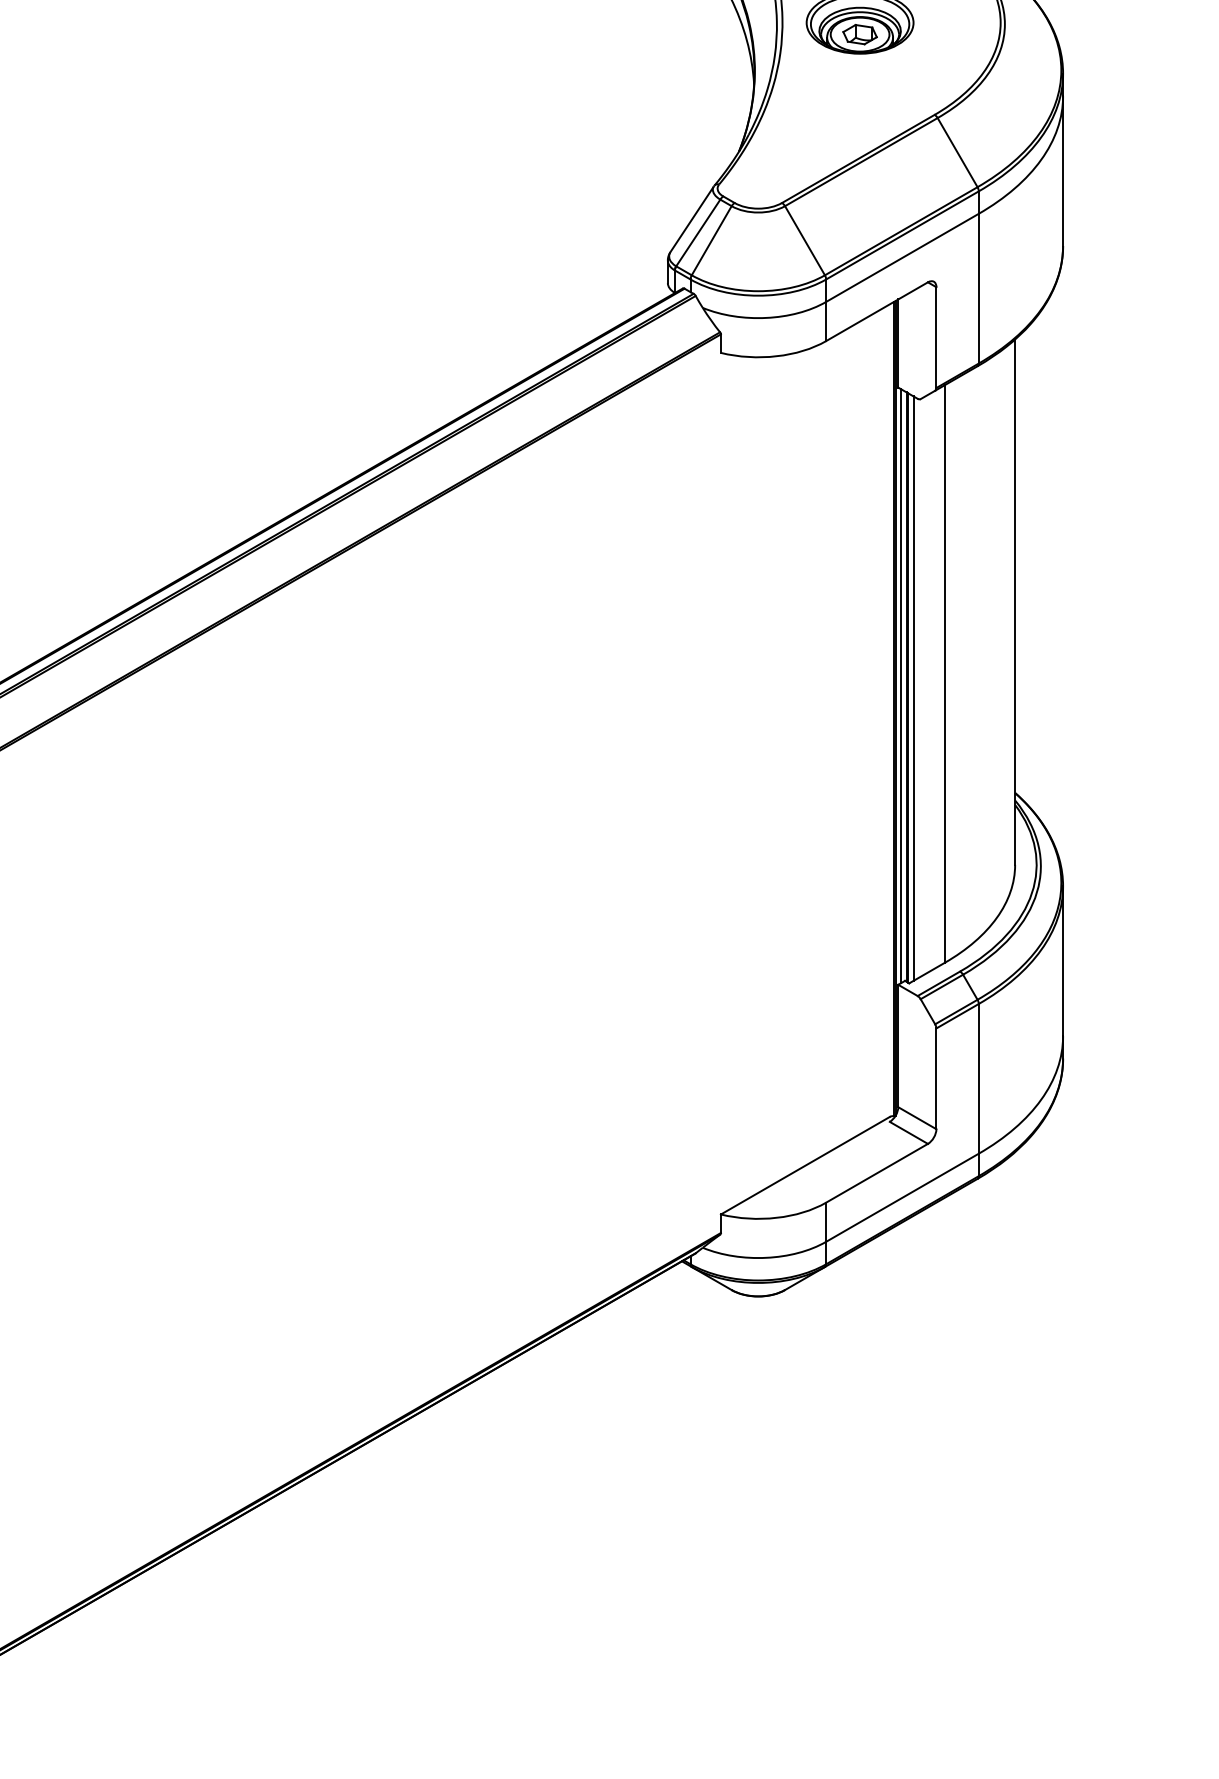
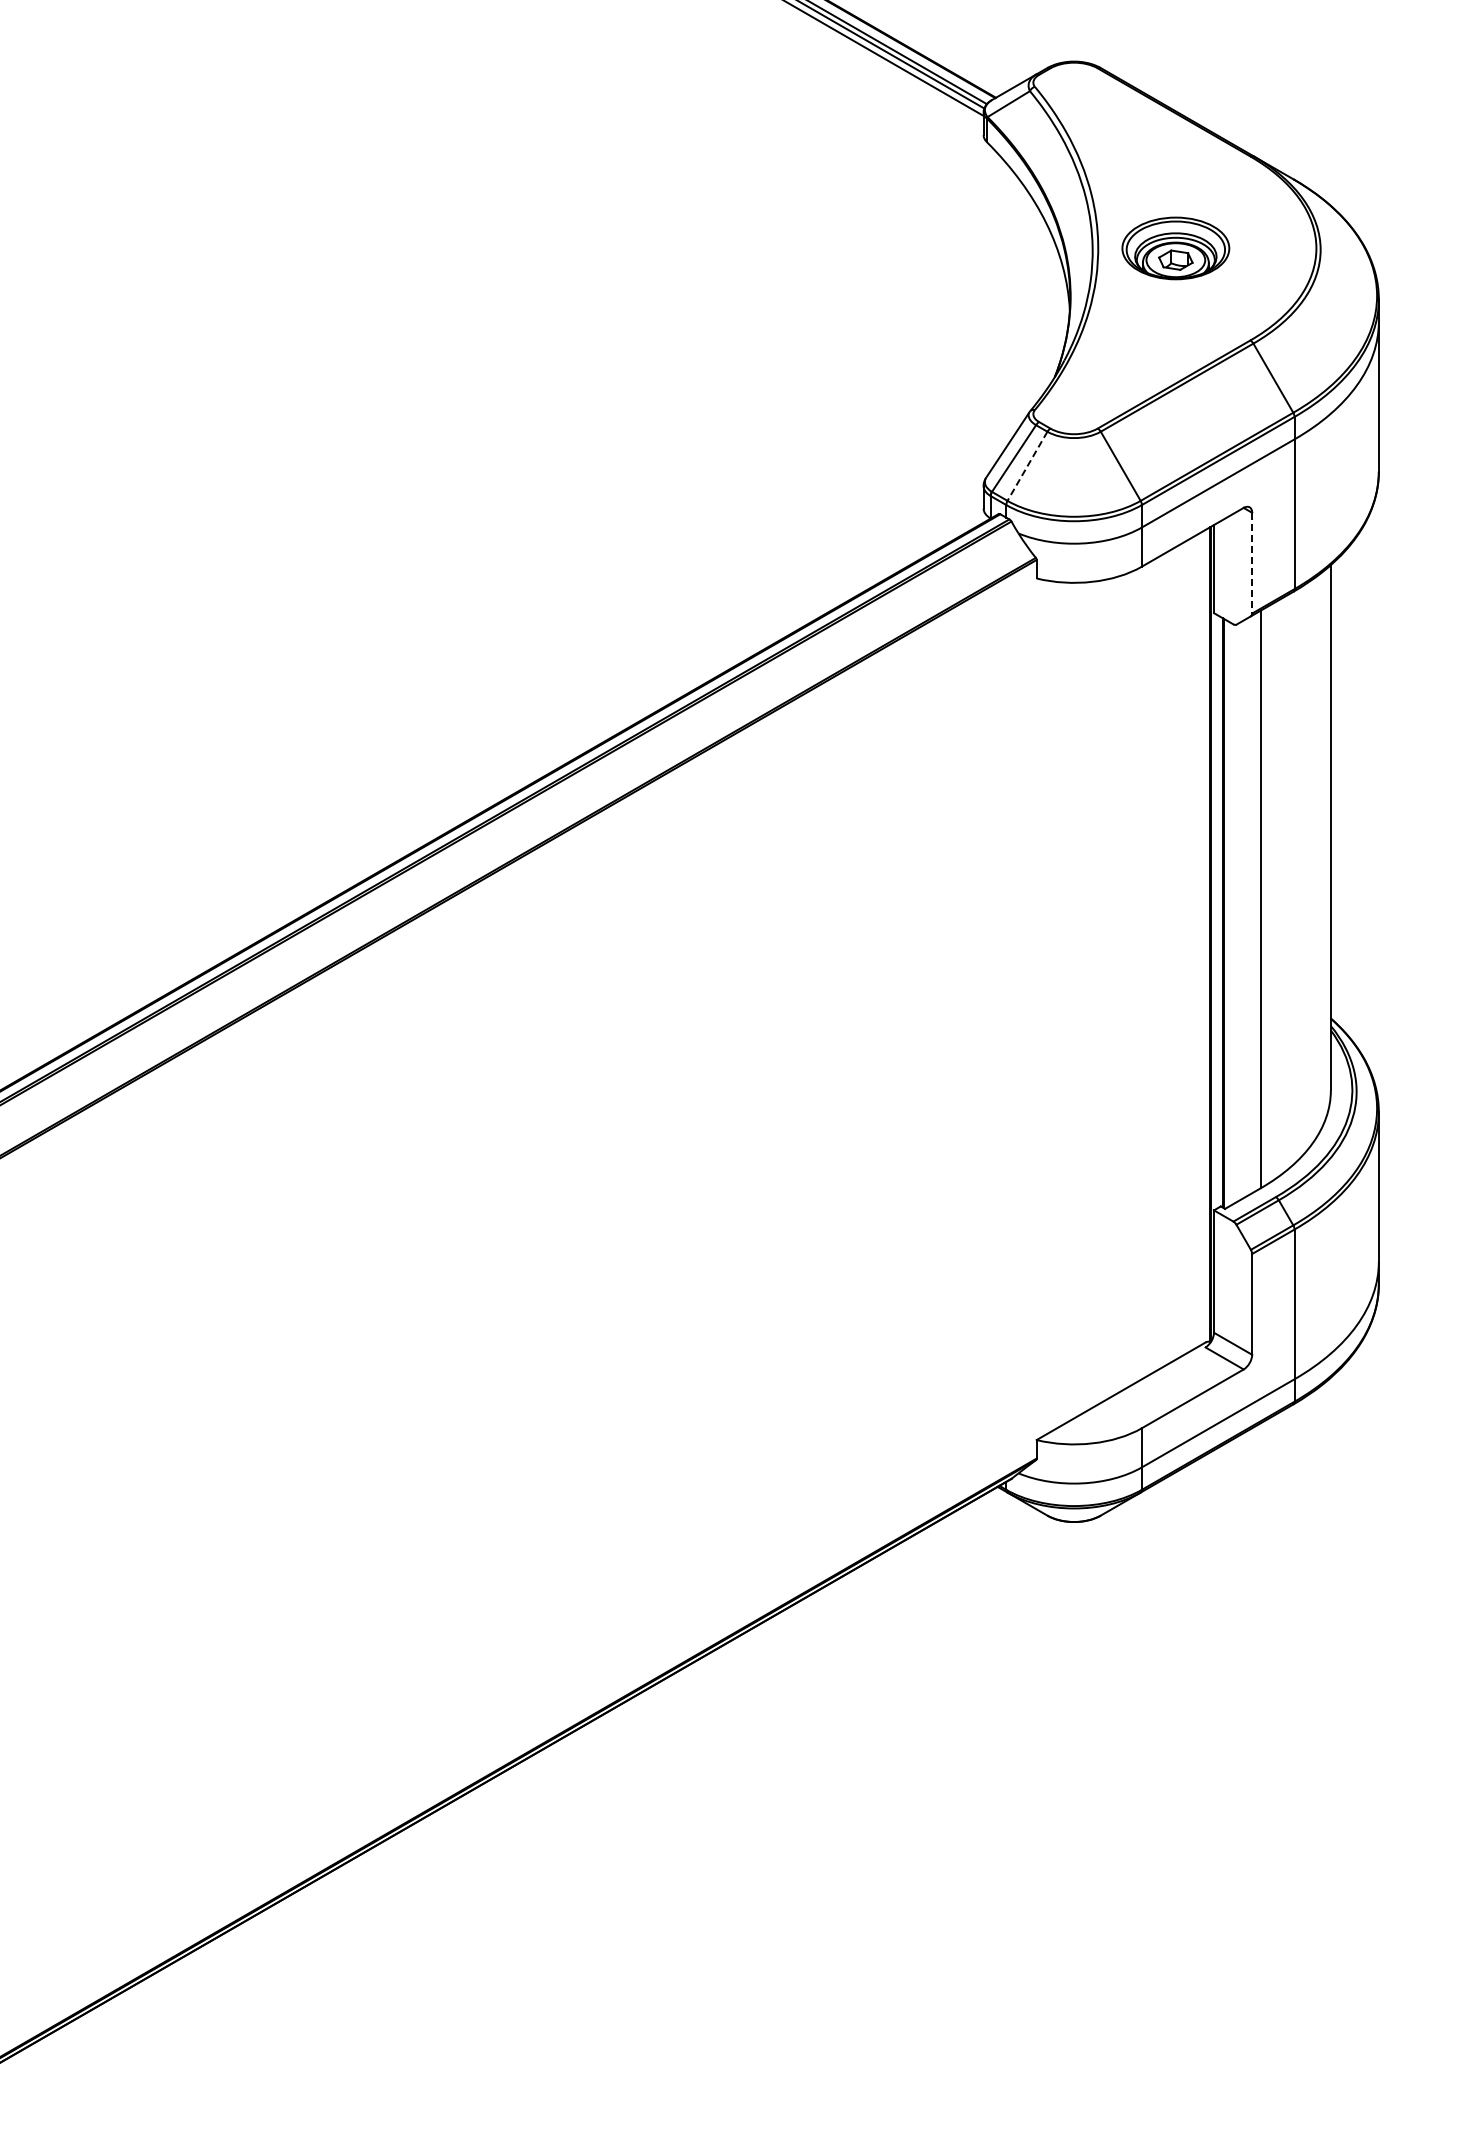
line: (711, 240) -> (1027, 466), solid -> dashed
line: (936, 337) -> (1252, 563), solid -> dashed
line: (900, 685) -> (1216, 911), removed
line: (913, 687) -> (1229, 913), removed

